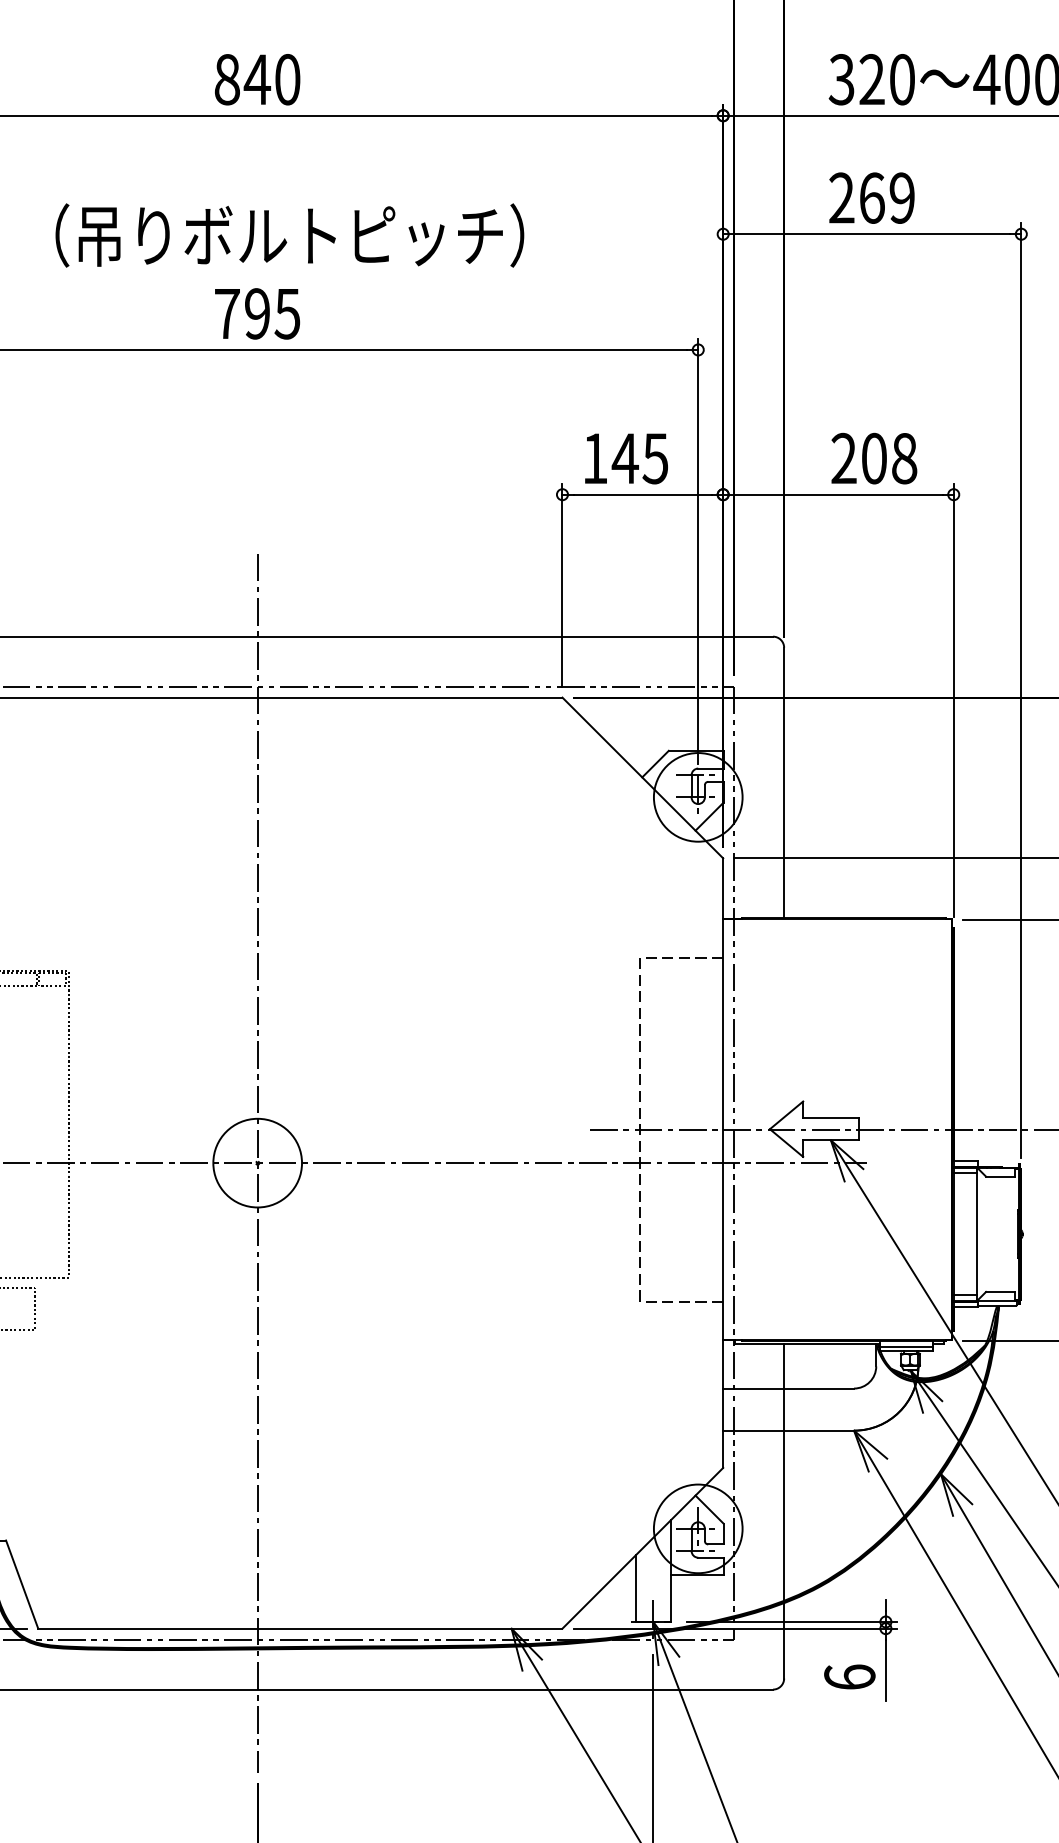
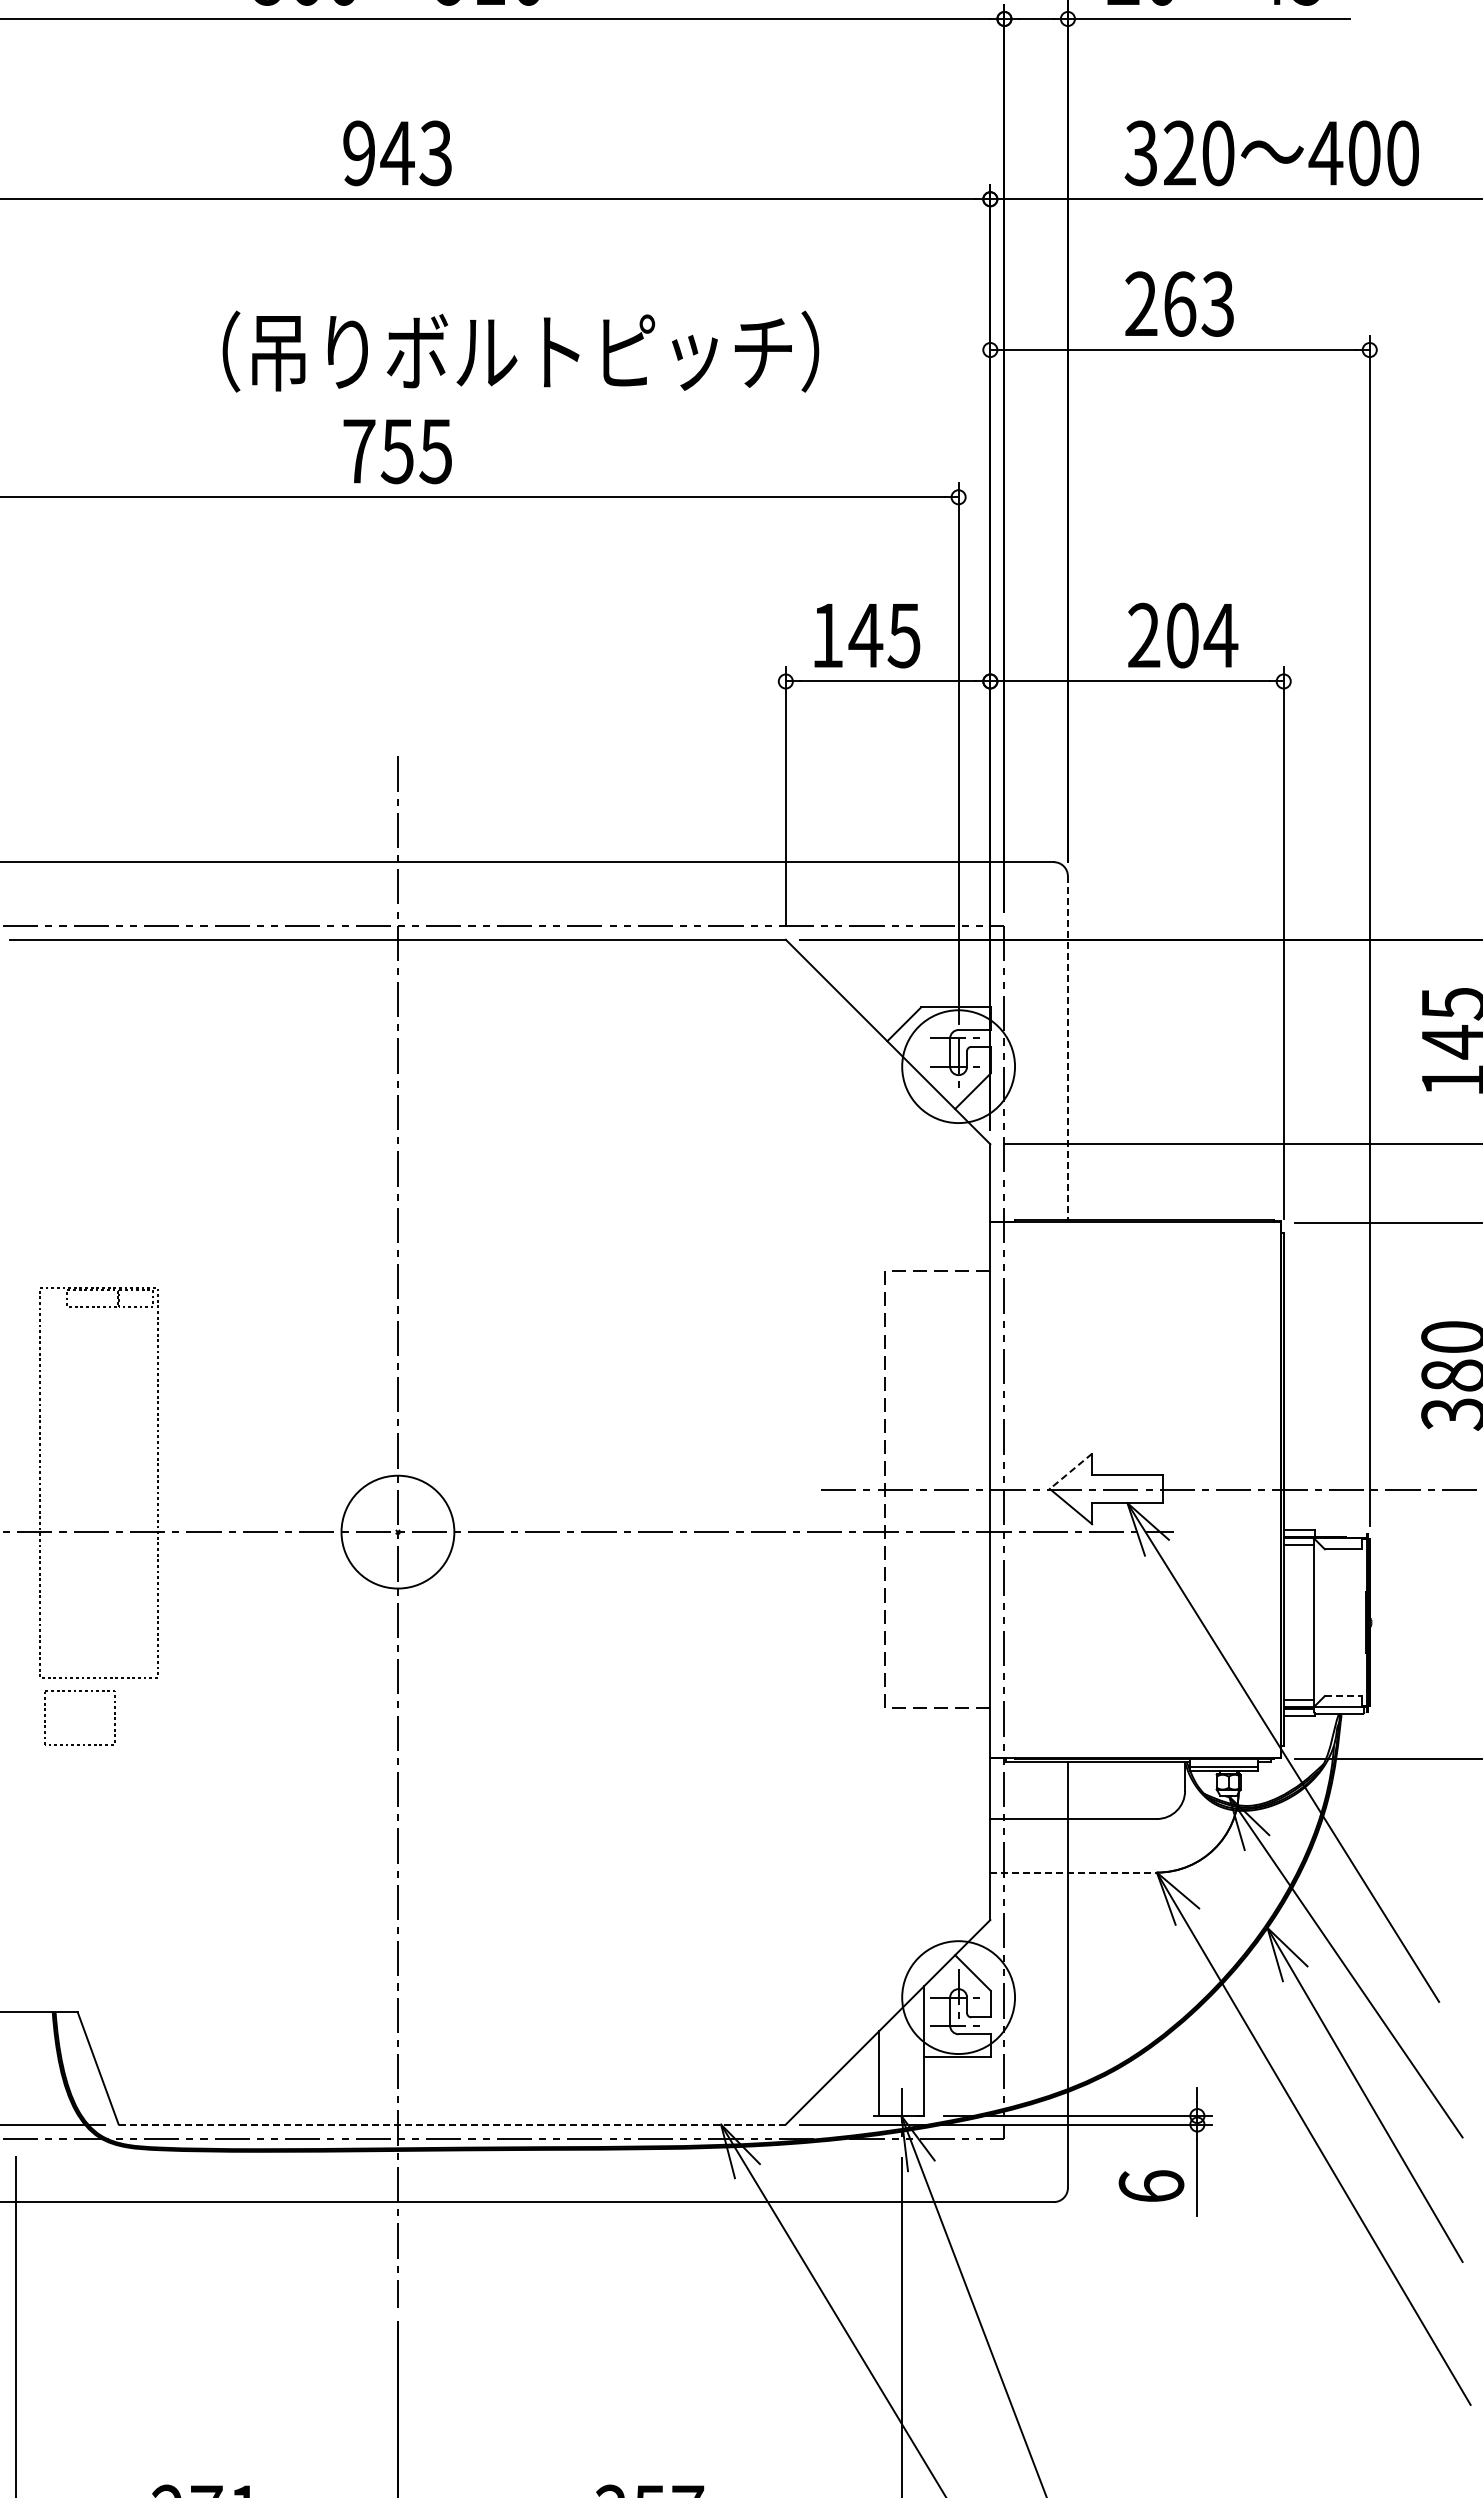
text: (257, 79) -> (397, 153), 840 -> 943
text: (901, 197) -> (1217, 303), 269 -> 263
text: (289, 235) -> (520, 351), moved
text: (256, 313) -> (396, 451), 795 -> 755
text: (904, 458) -> (1220, 635), 208 -> 204
line: (783, 783) -> (1067, 1048), solid -> dashed
line: (786, 1115) -> (1071, 1471), solid -> dashed
line: (1000, 1292) -> (1343, 1696), solid -> dashed
line: (789, 1430) -> (1074, 1872), solid -> dashed
line: (300, 1628) -> (452, 2124), solid -> dashed

